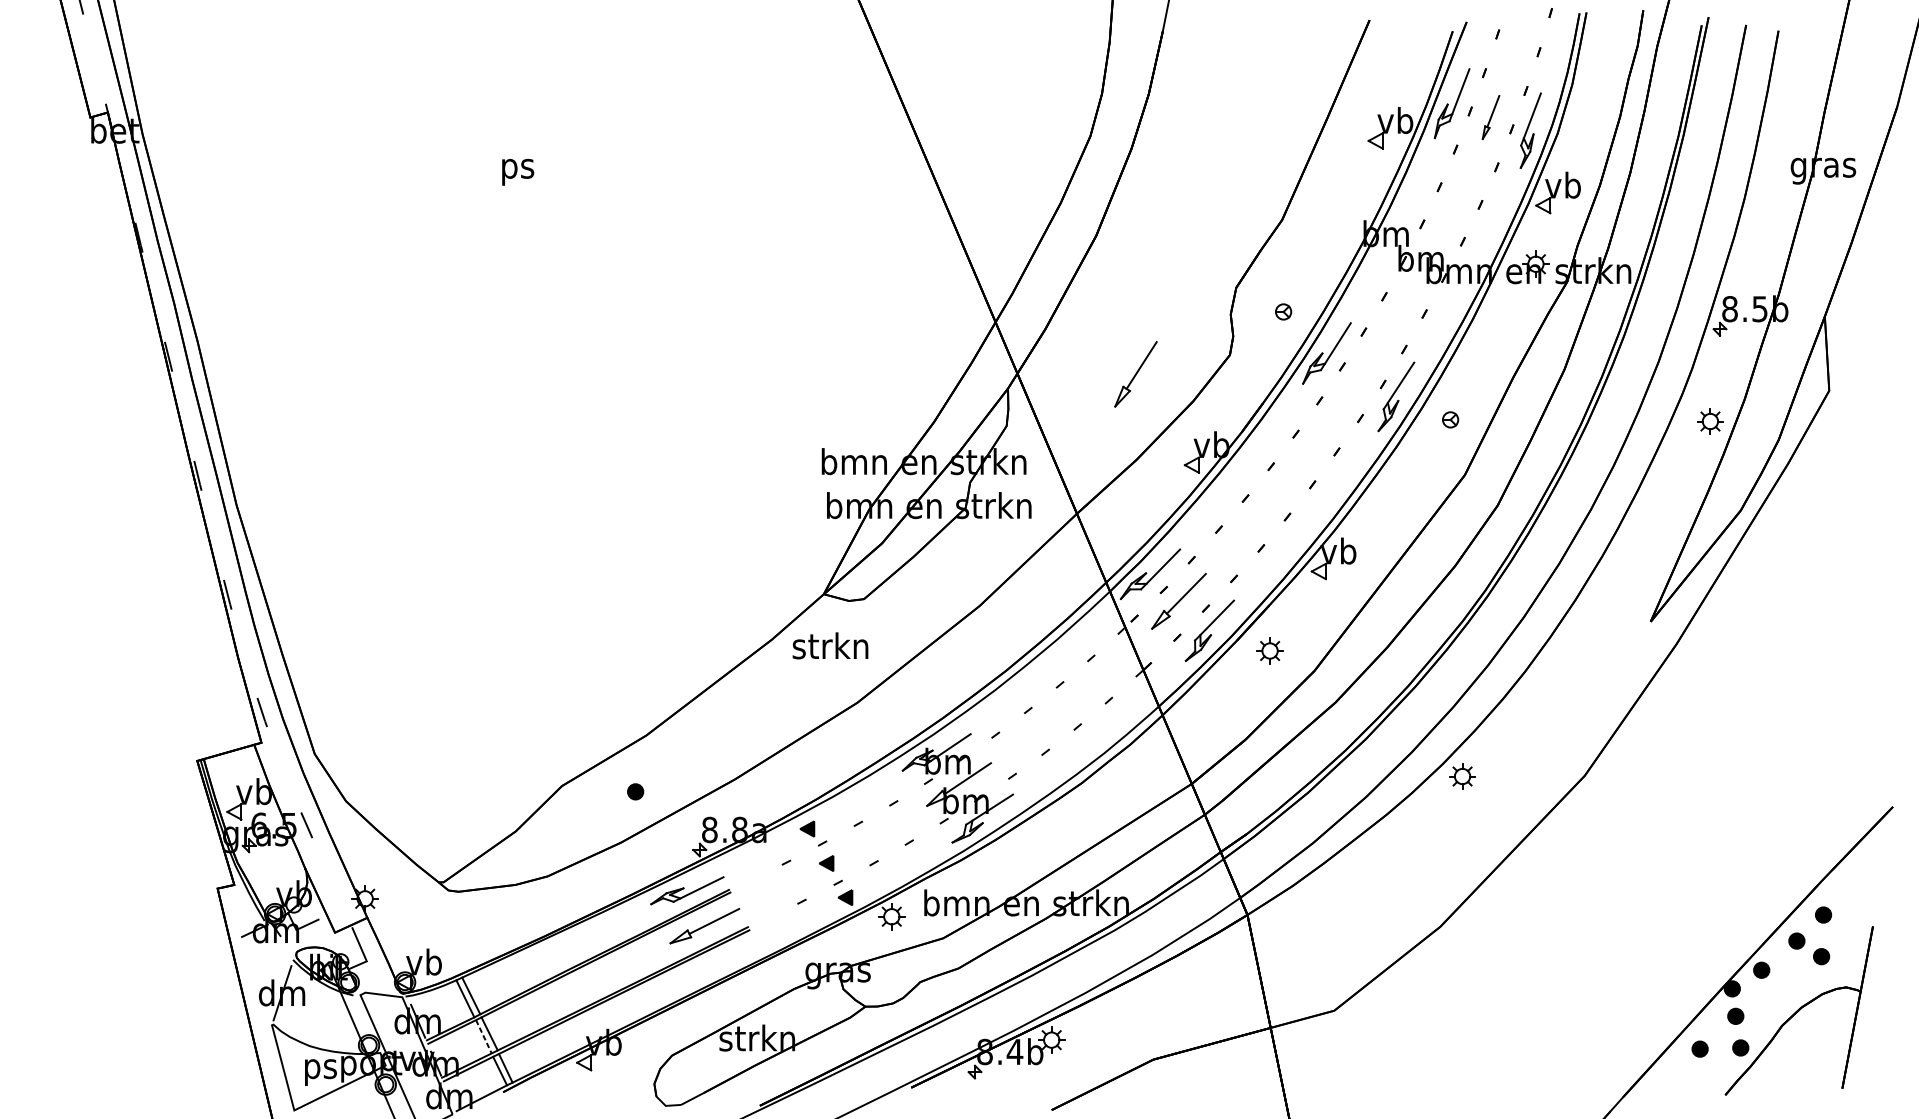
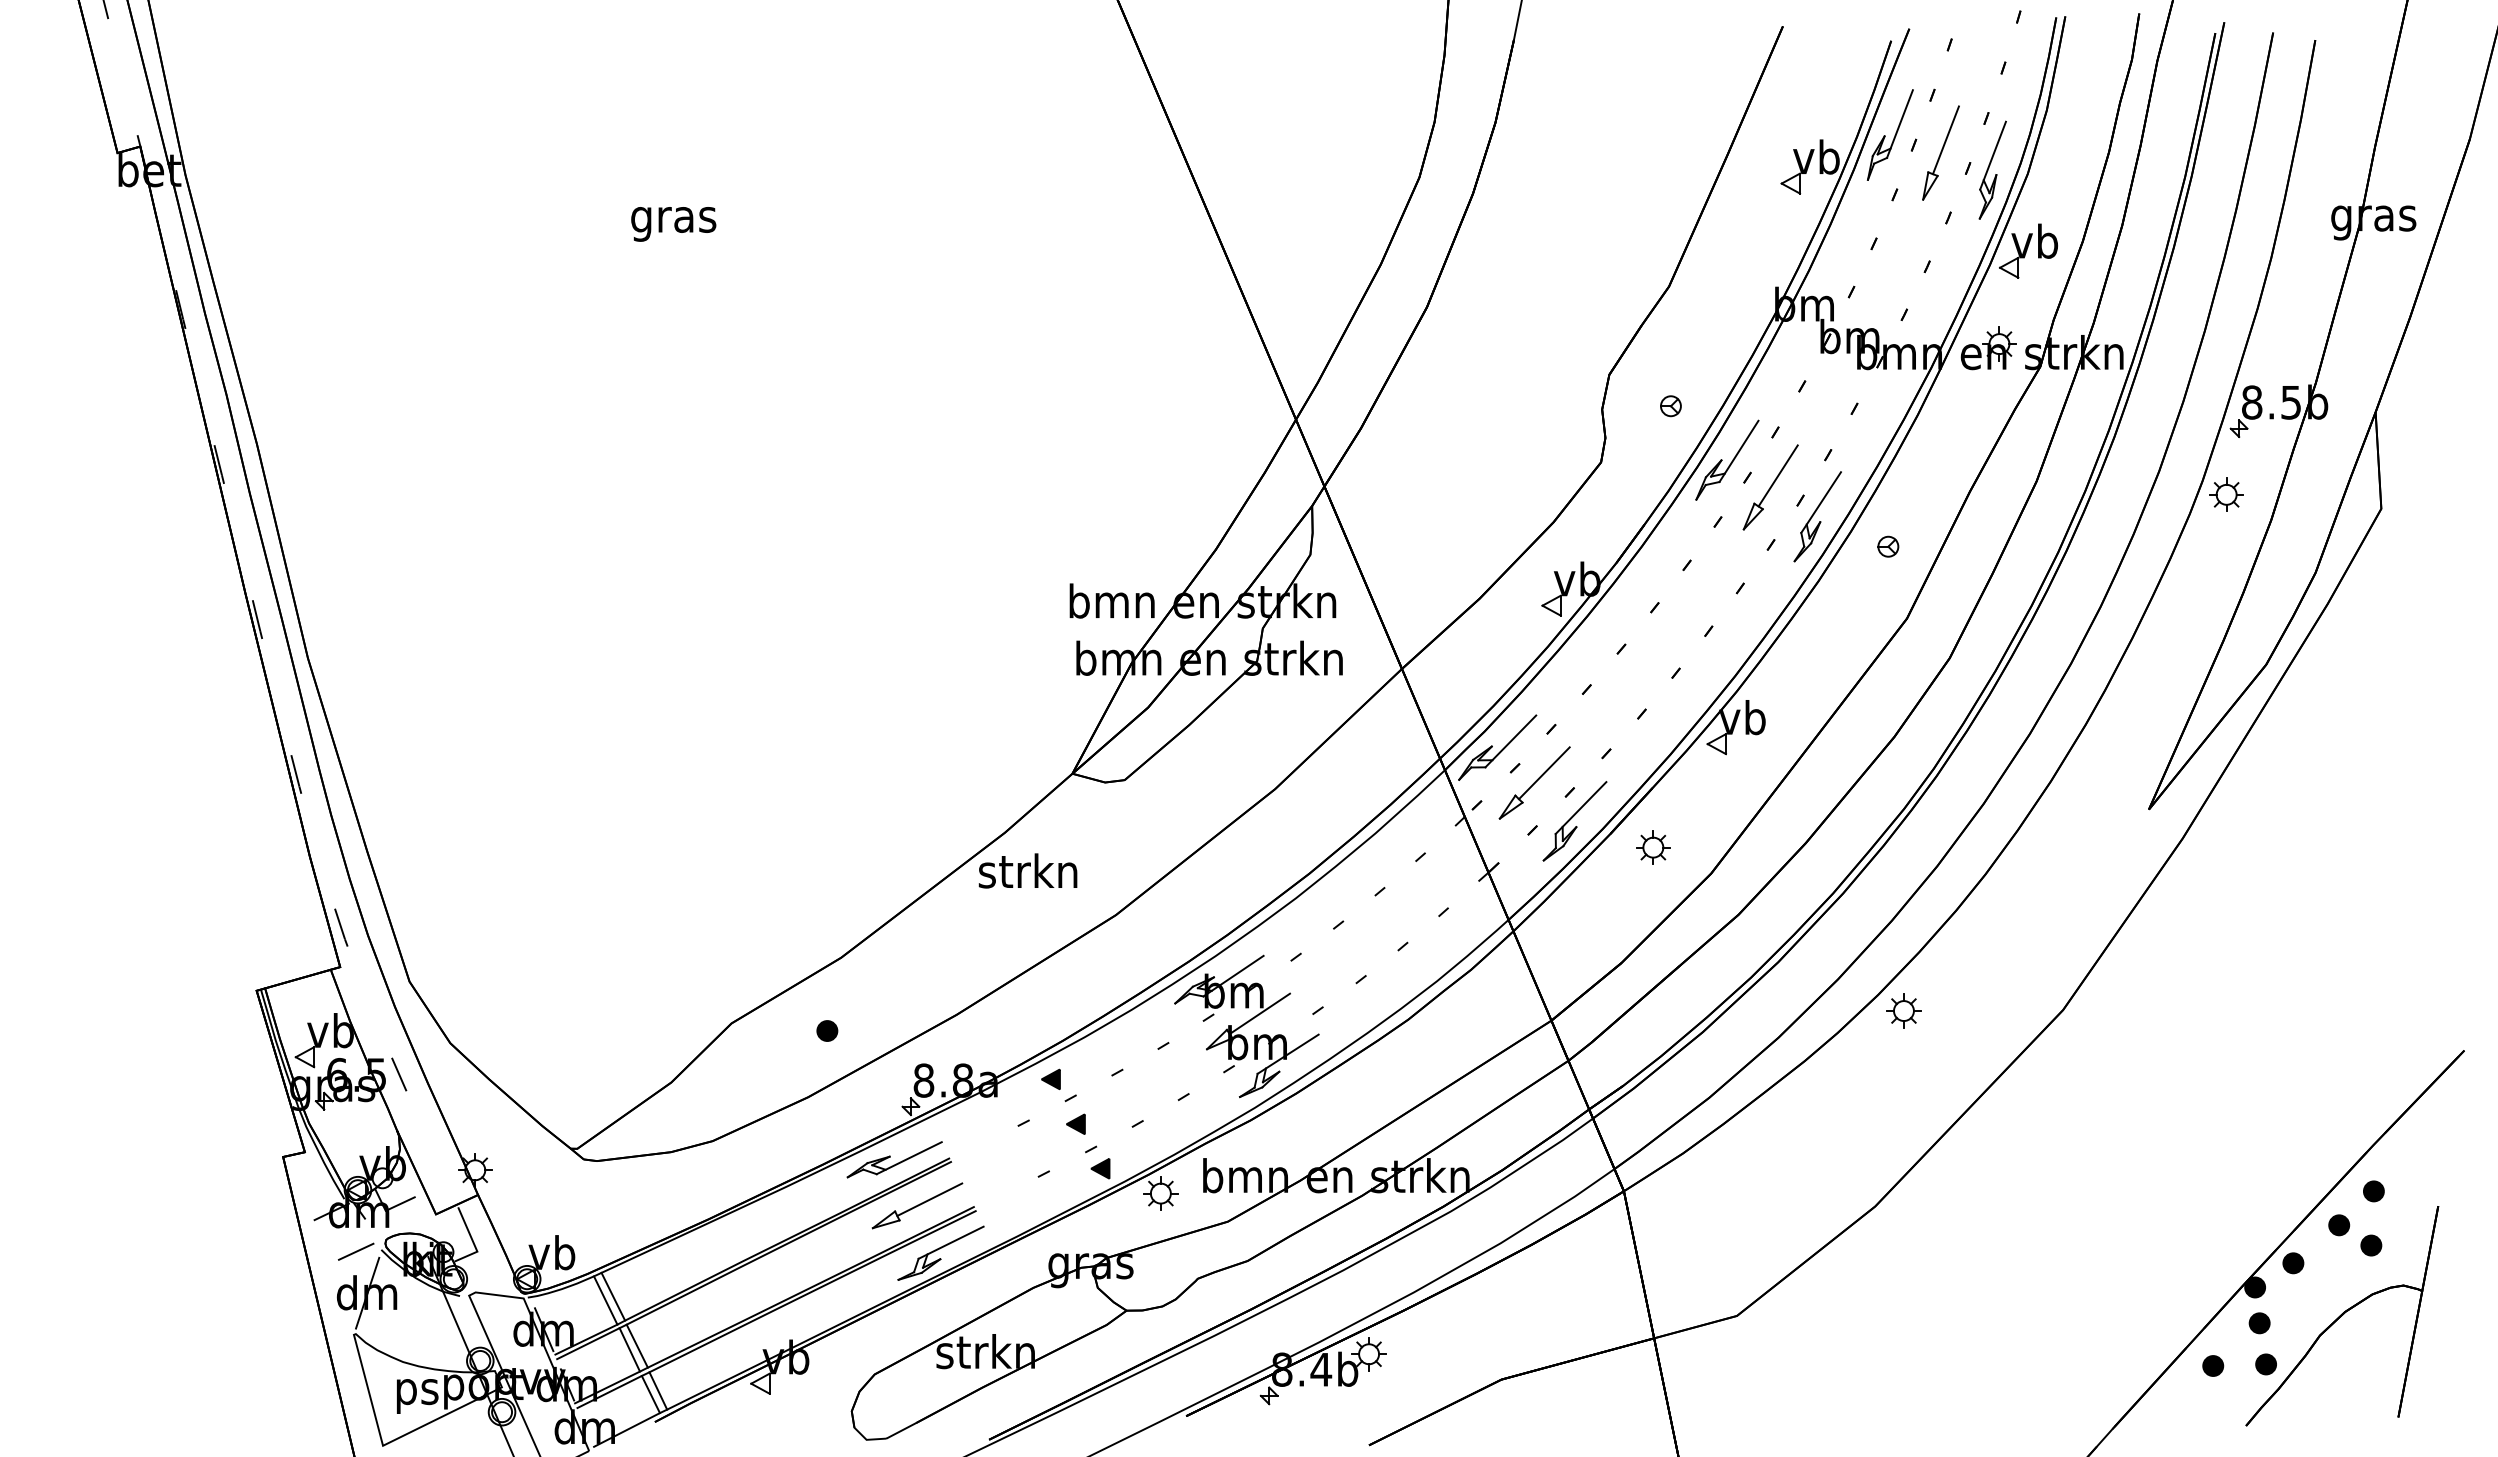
part: (1490, 117) -> (1940, 152), size x1.67
text: (517, 172) -> (673, 224), ps -> gras
part: (1135, 374) -> (1770, 487), moved
part: (1710, 421) -> (2226, 494), moved
text: (830, 645) -> (1027, 870), moved
line: (273, 961) -> (356, 1251), added
part: (722, 961) -> (940, 1252), added
line: (483, 1036) -> (629, 1349), dashed -> solid

